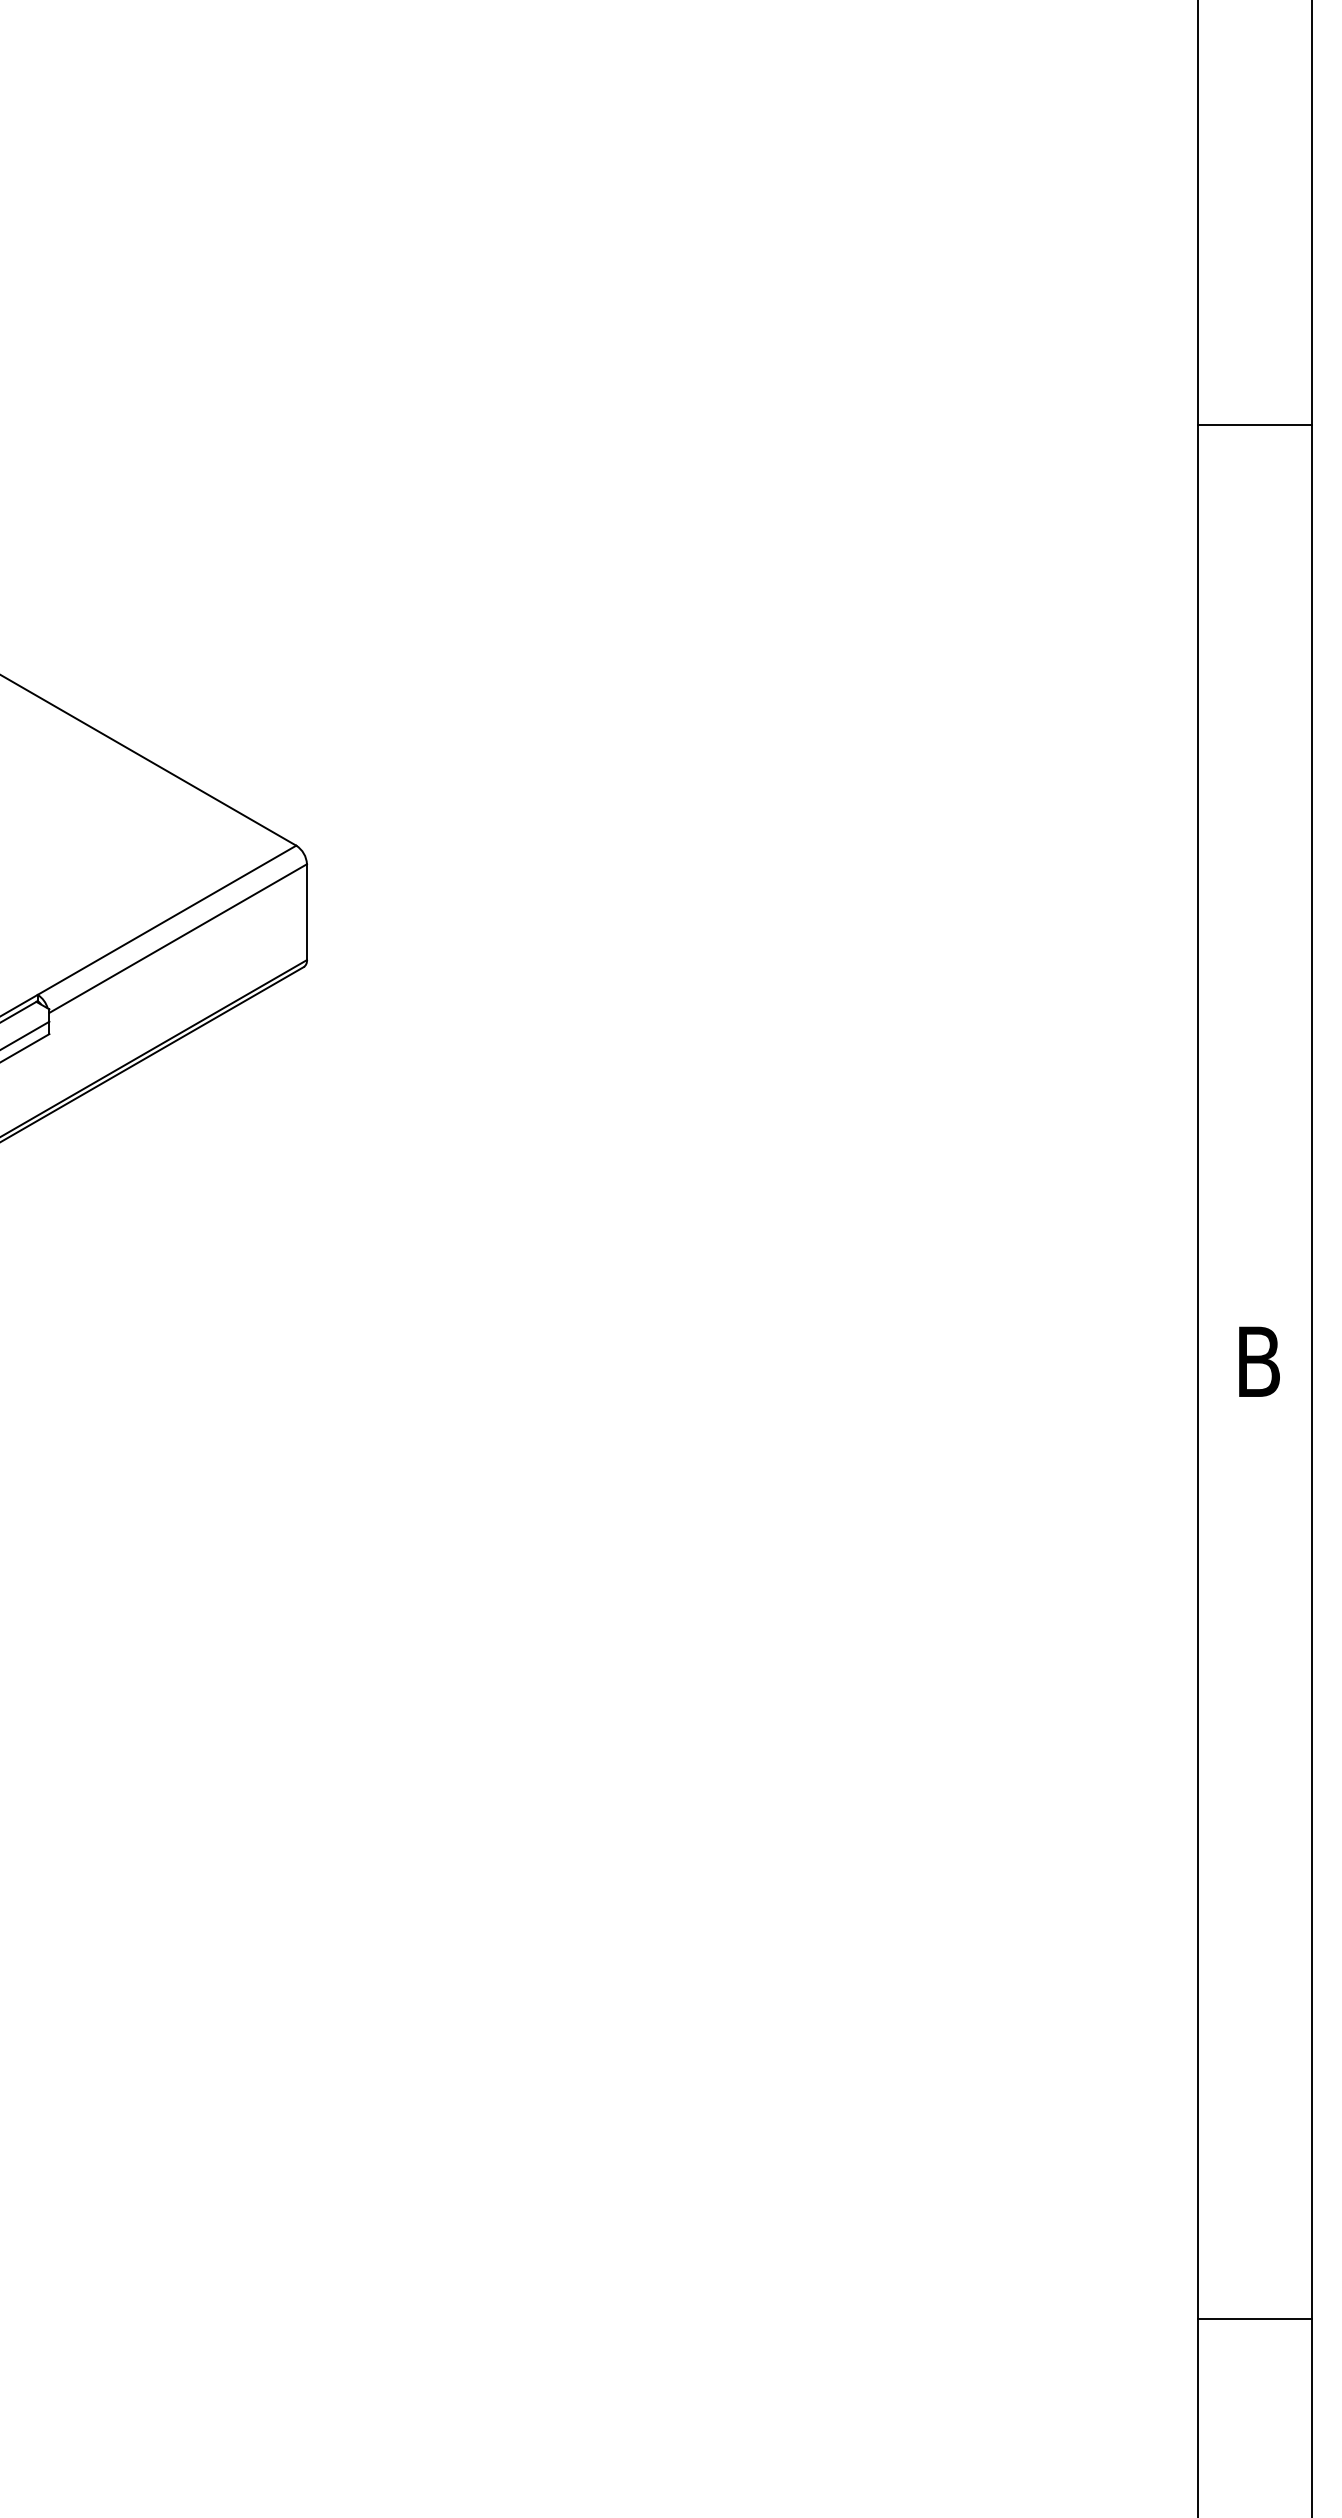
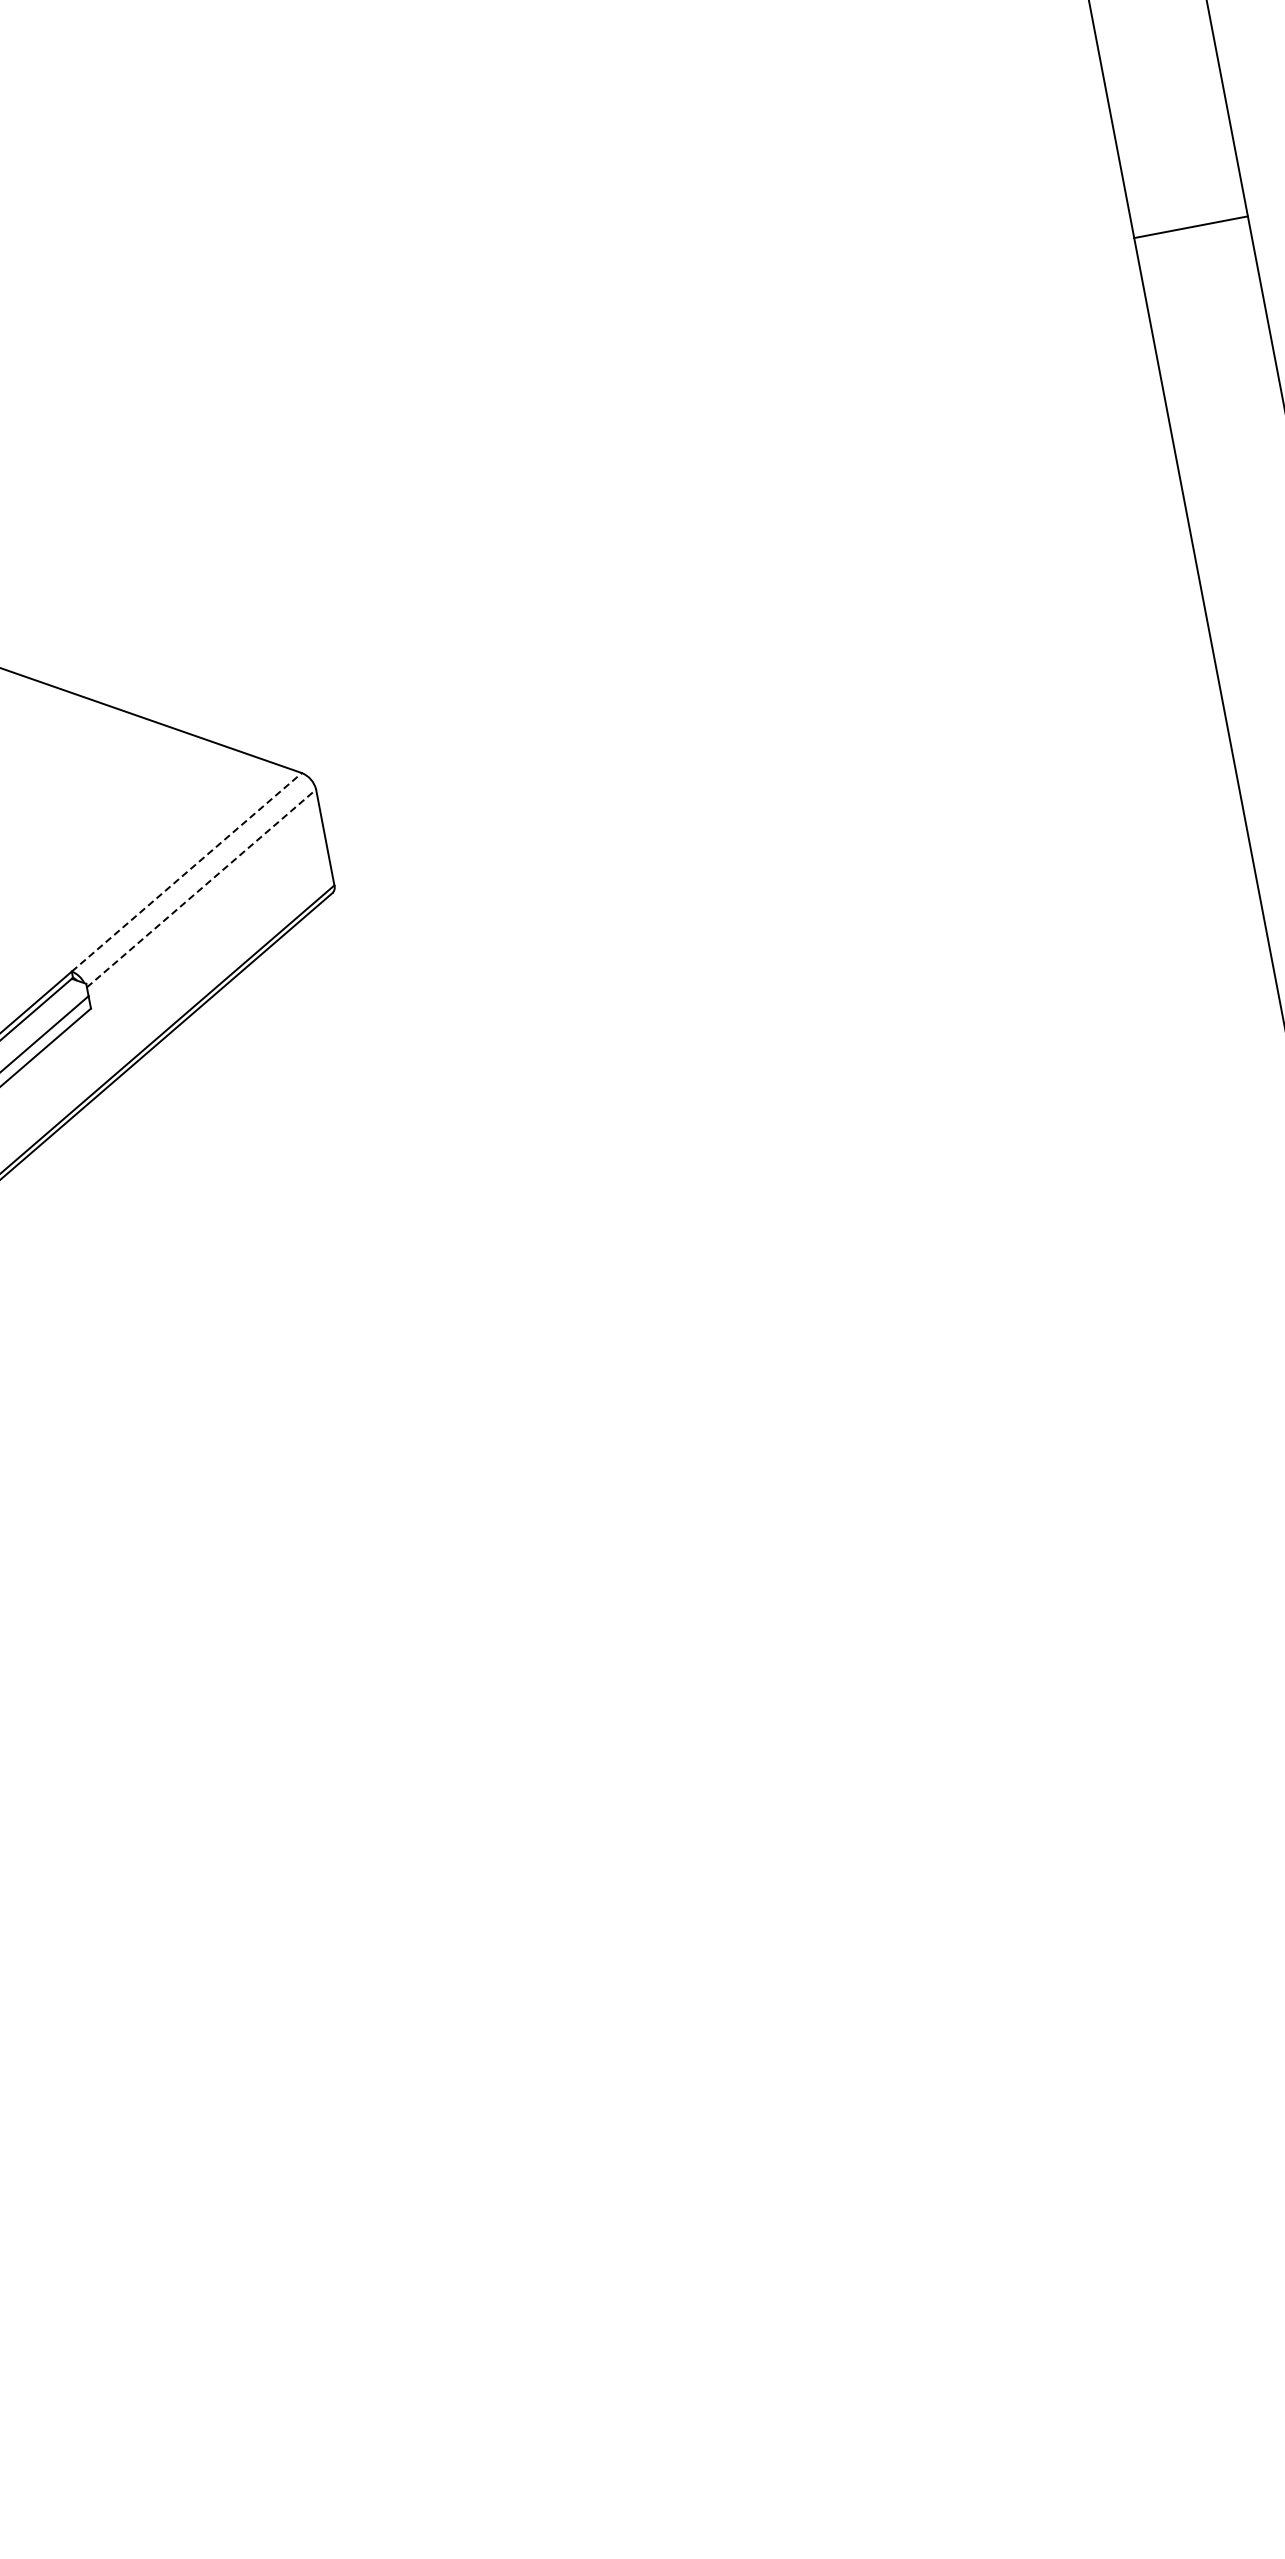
line: (1254, 424) -> (1190, 227), moved
line: (167, 920) -> (187, 872), solid -> dashed
line: (178, 938) -> (201, 888), solid -> dashed

